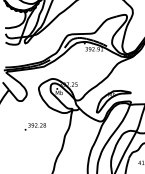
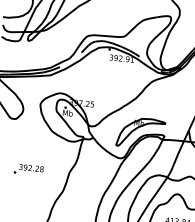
text: (35, 126) -> (29, 169), moved

